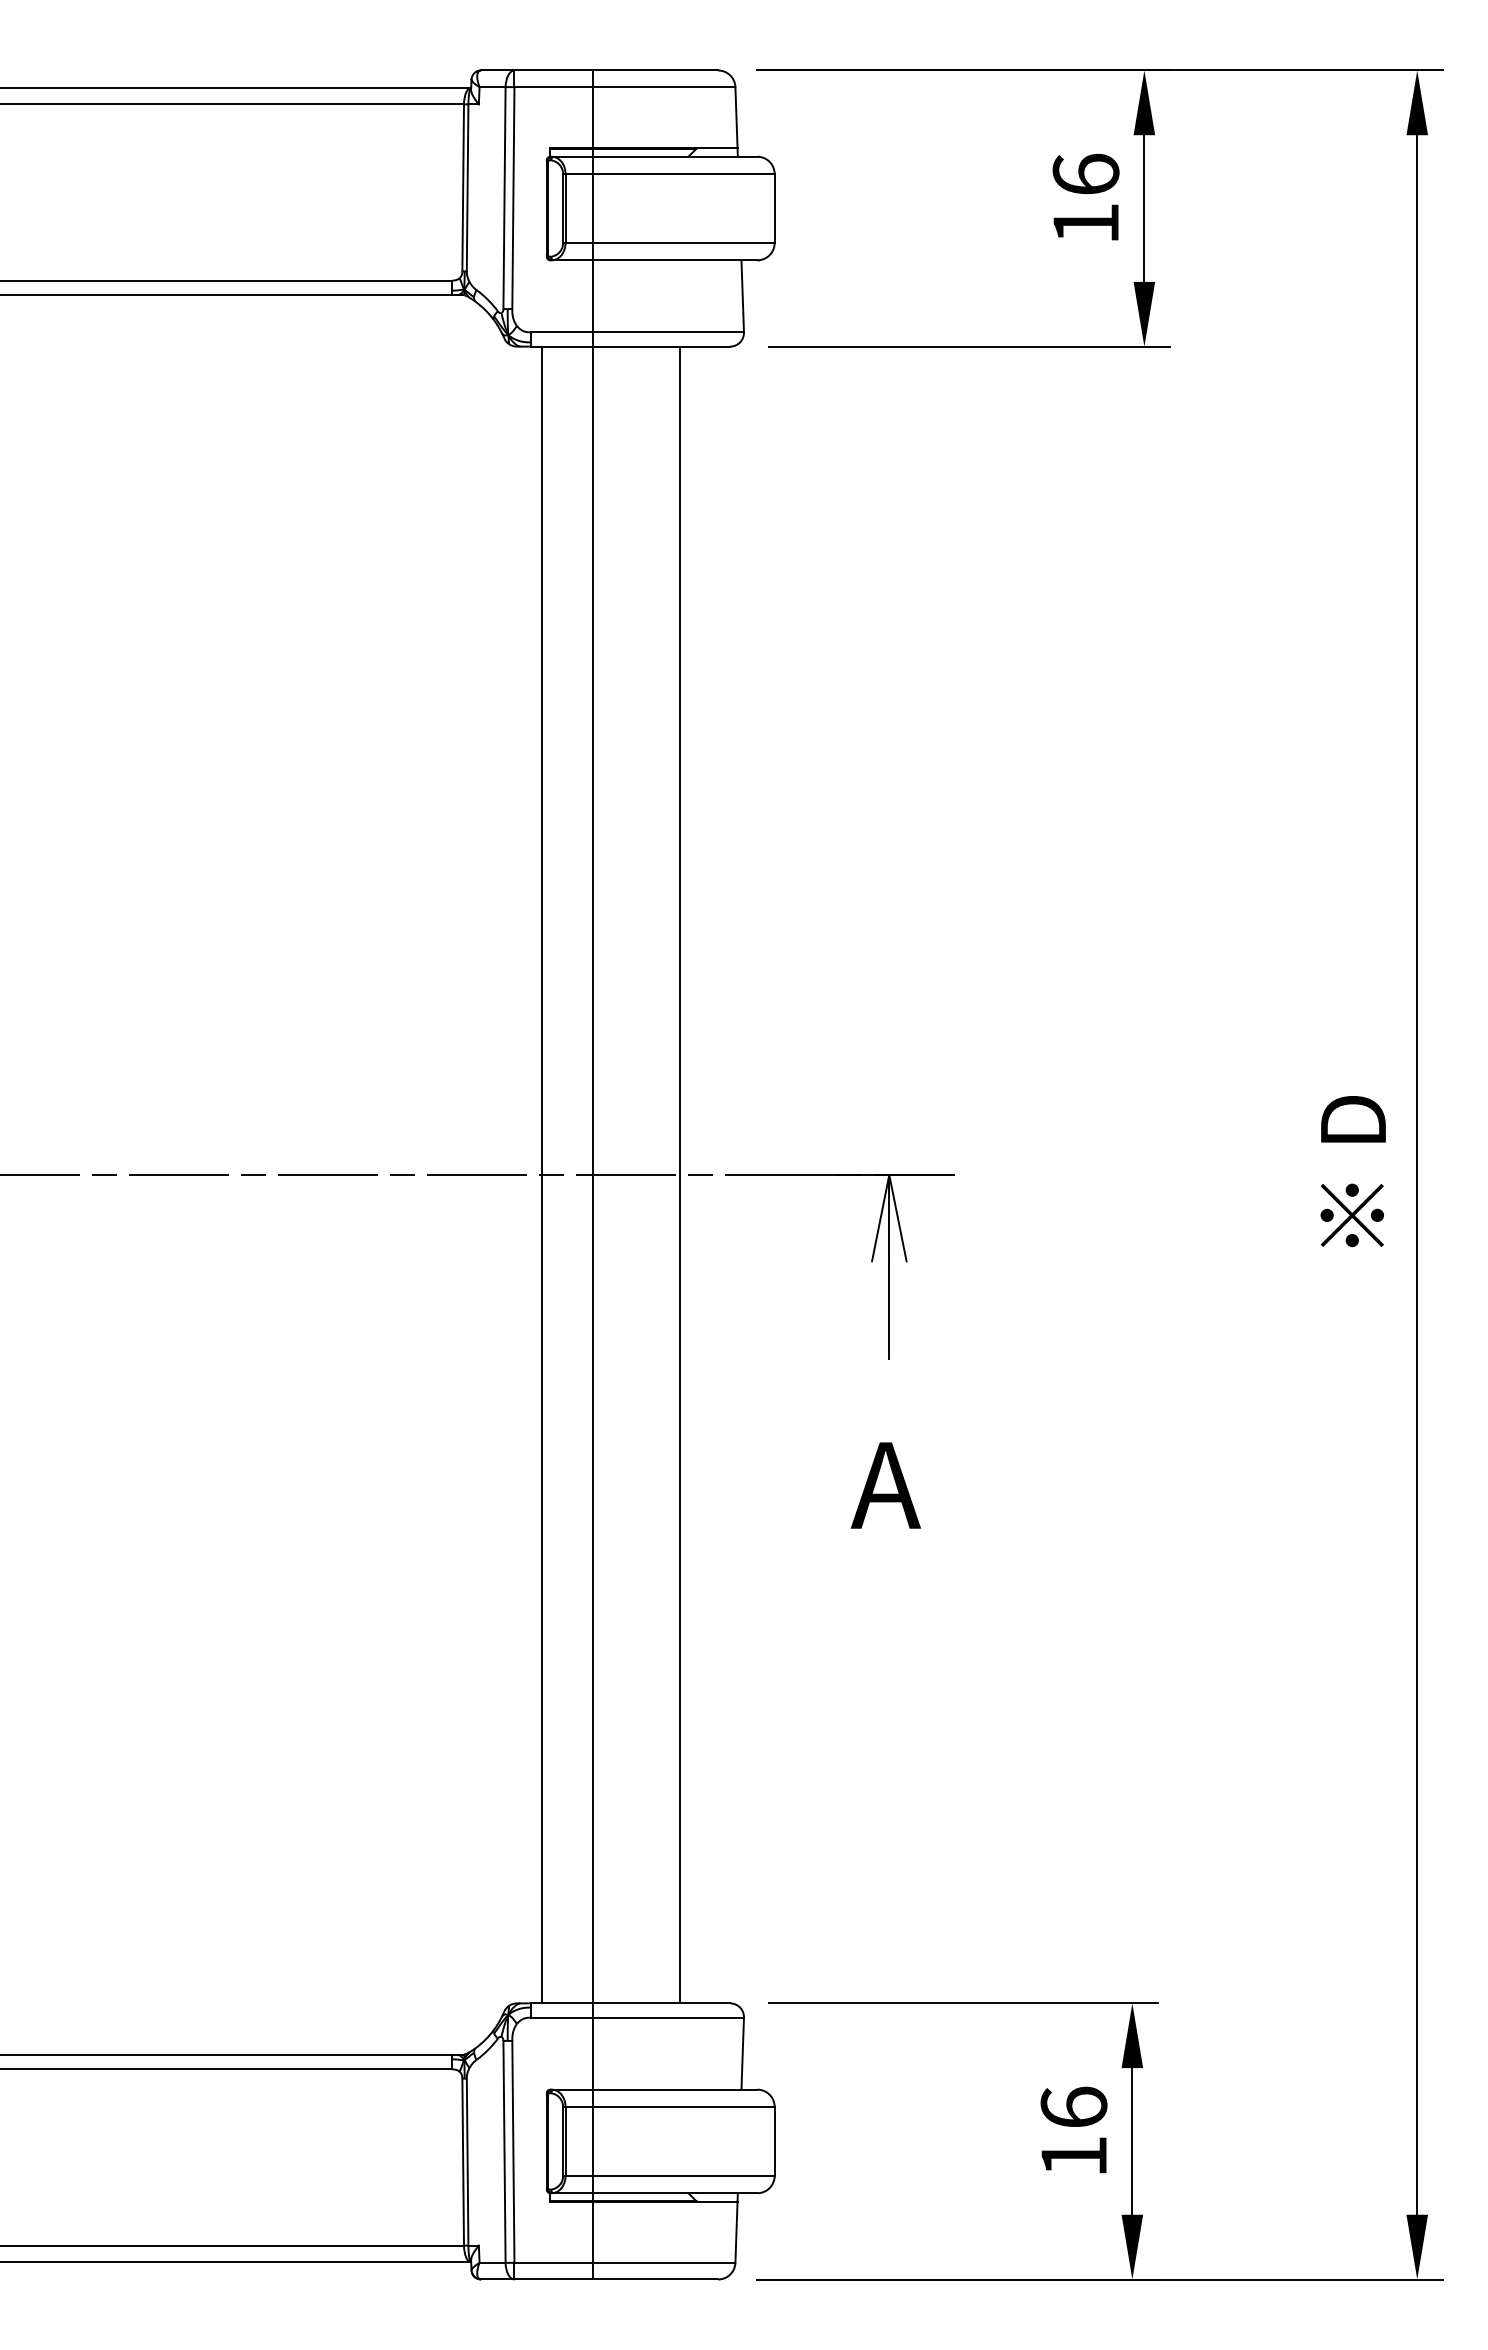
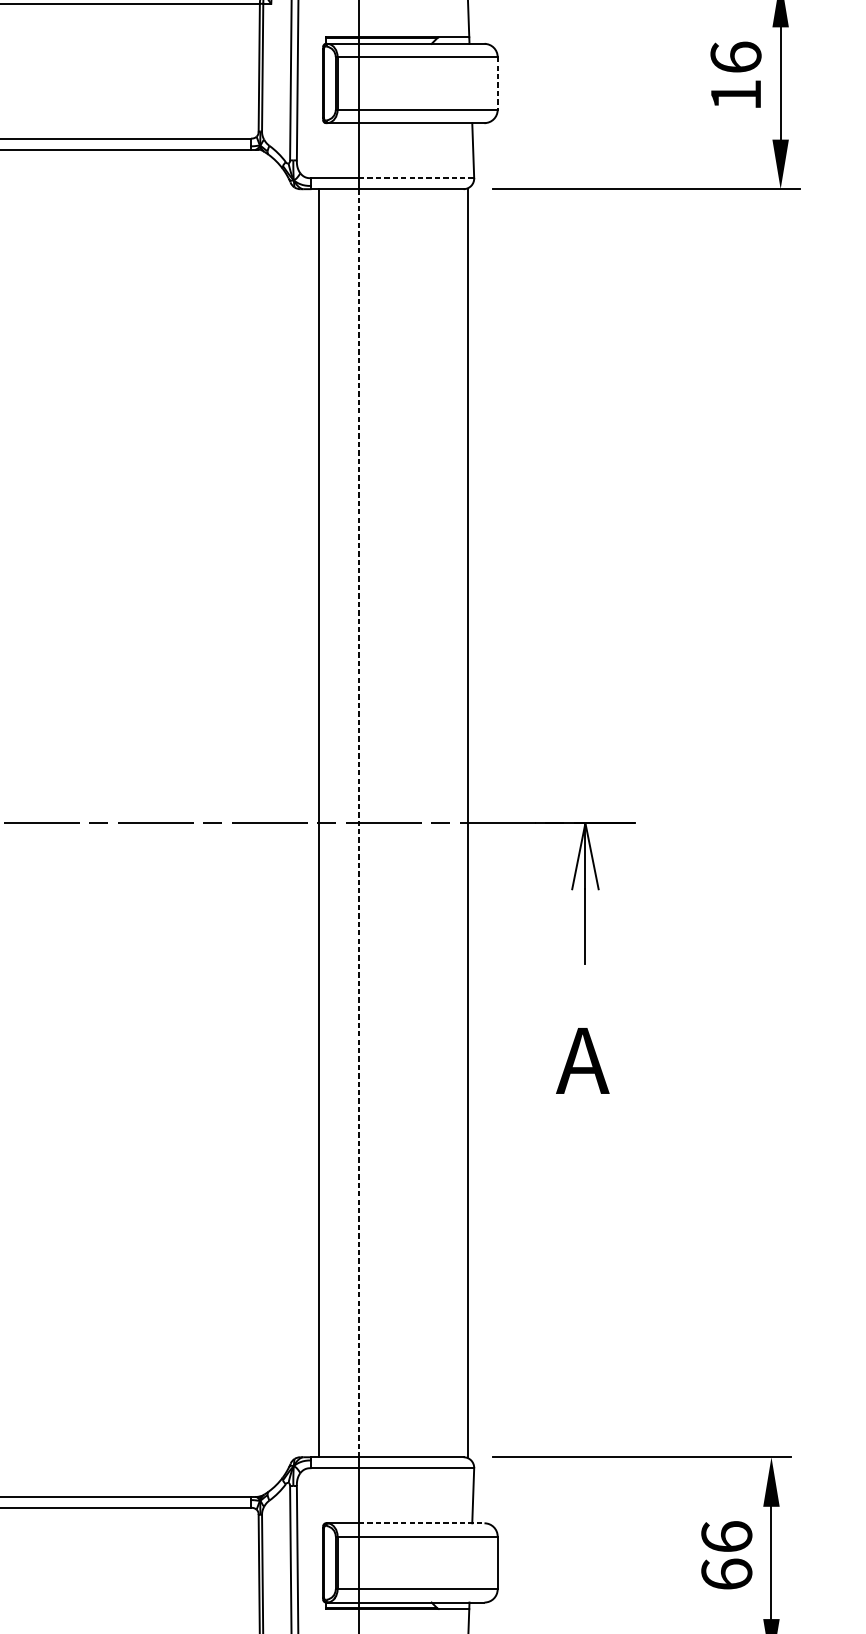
line: (774, 208) -> (497, 83), solid -> dashed
line: (669, 332) -> (417, 178), solid -> dashed
line: (679, 1174) -> (467, 822), moved
line: (593, 1175) -> (359, 823), solid -> dashed
line: (675, 2089) -> (421, 1523), solid -> dashed
text: (1073, 2155) -> (726, 1573), 16 -> 66

